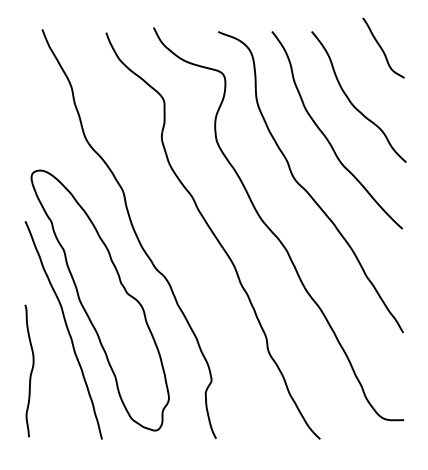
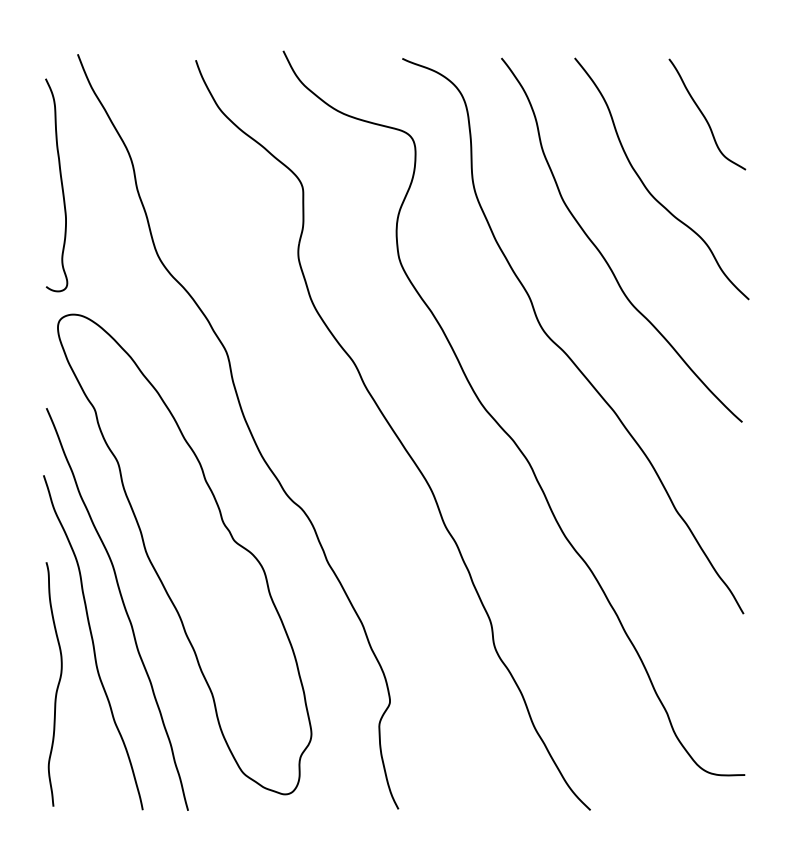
curve: (382, 48) -> (705, 115), moved
curve: (32, 99) -> (59, 183), added
curve: (50, 348) -> (92, 642), added

